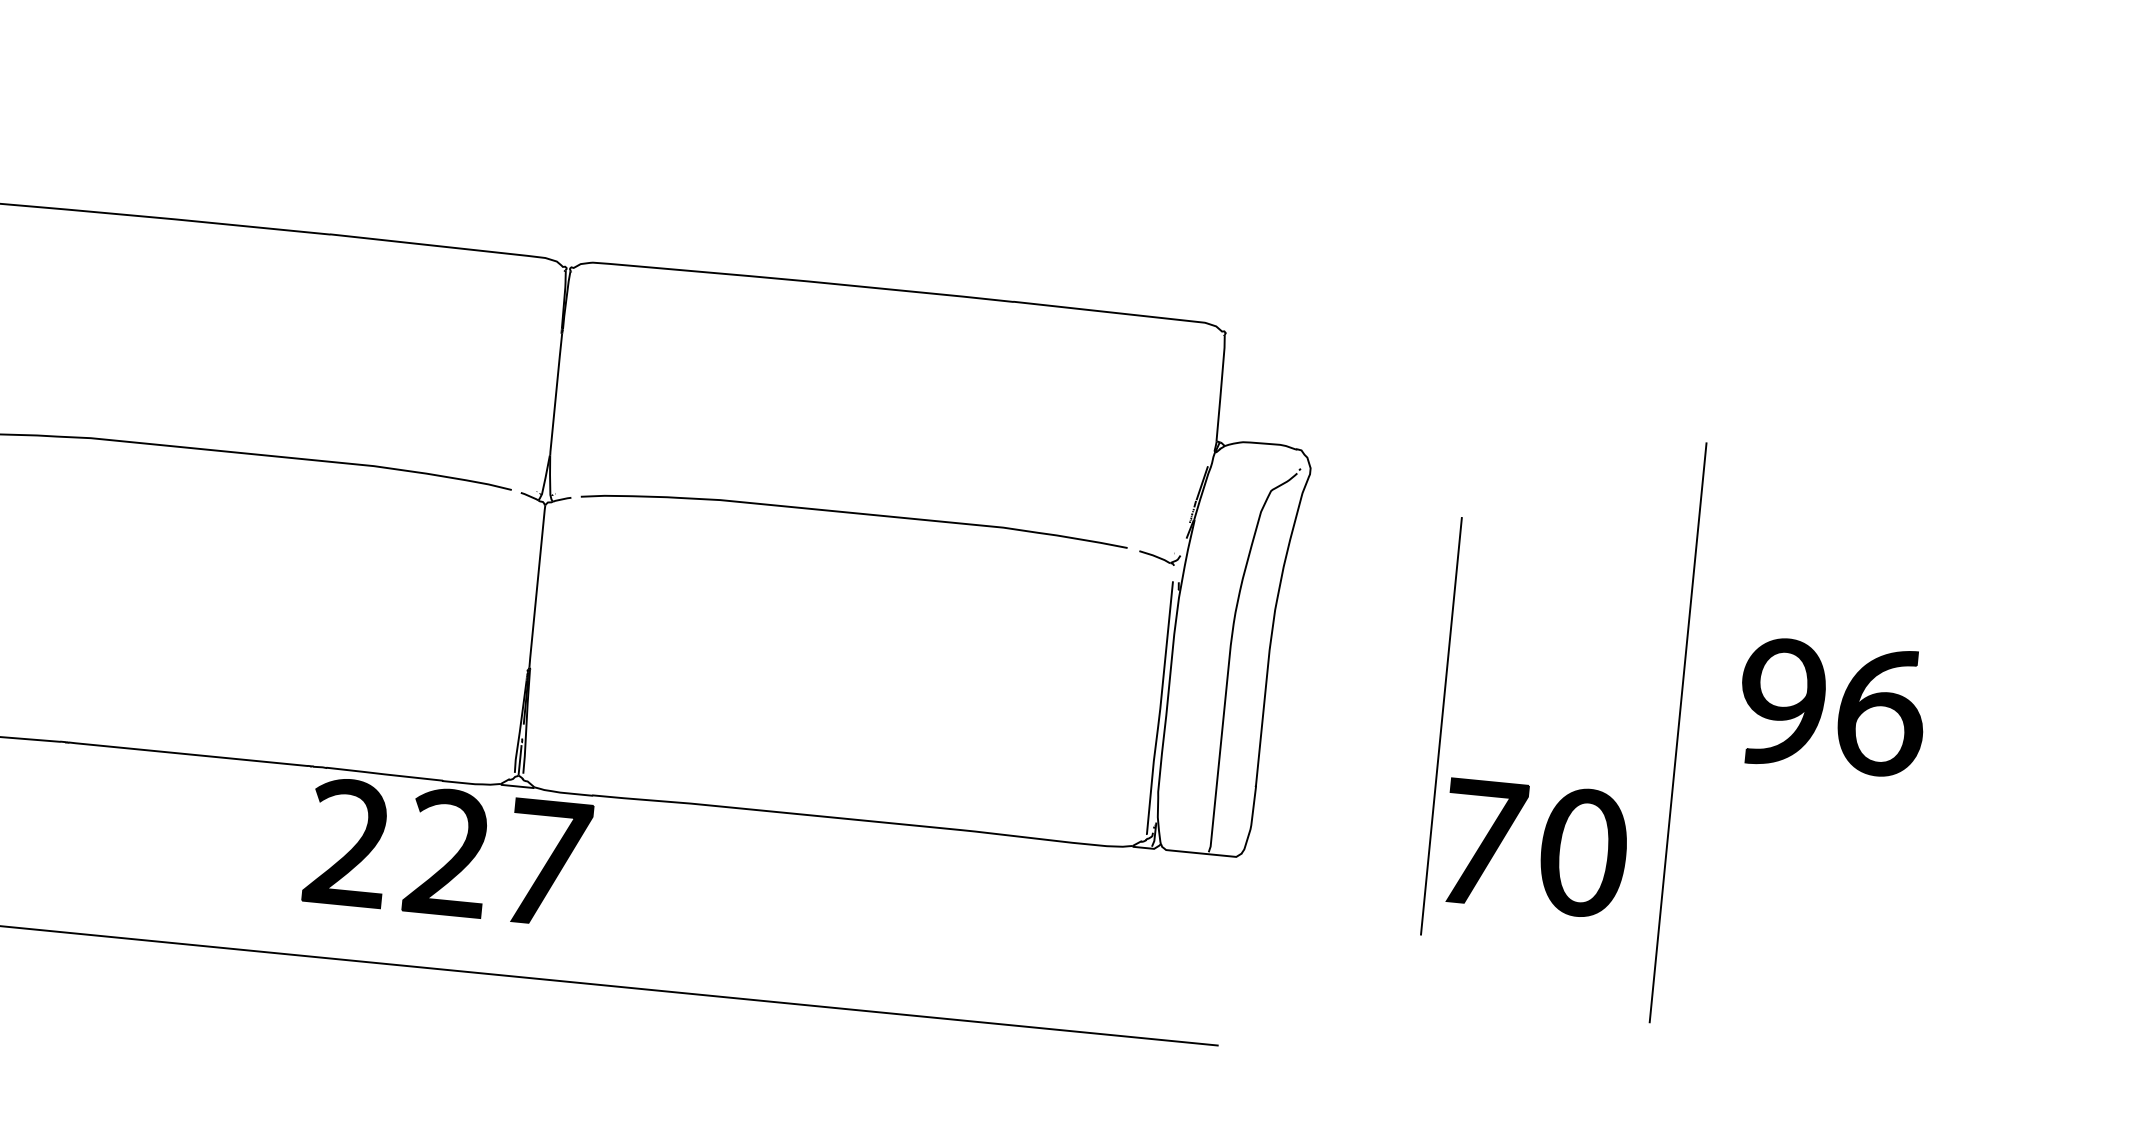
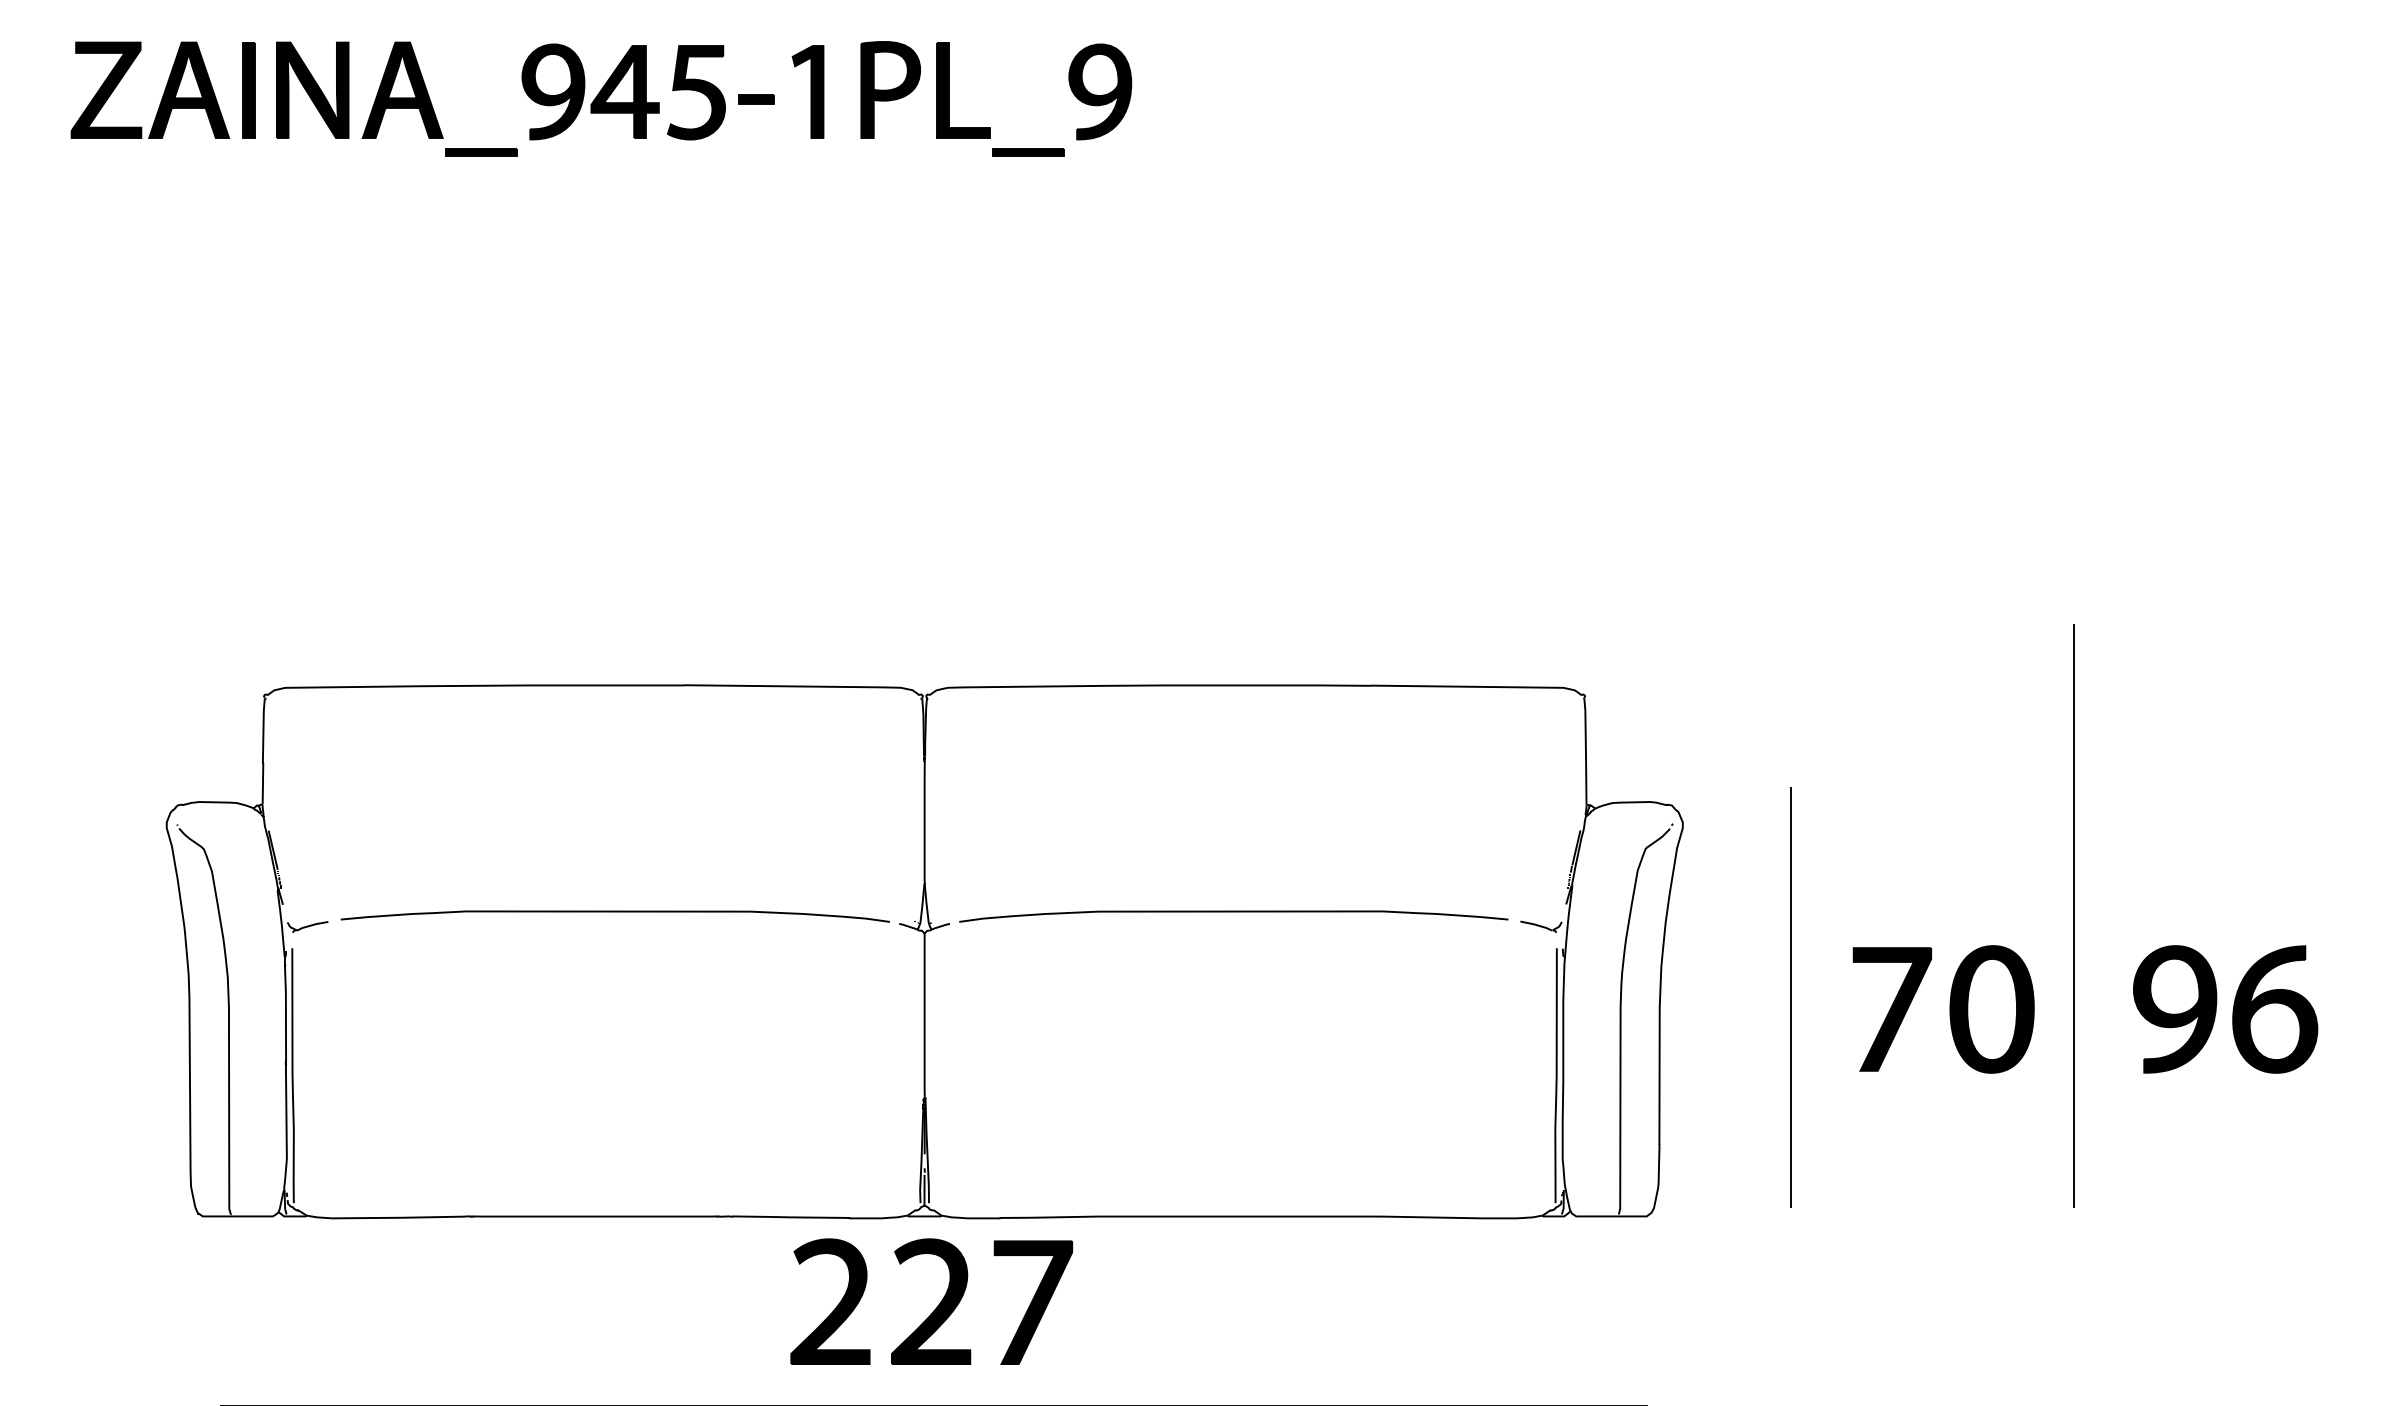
line: (1440, 726) -> (1790, 997), moved
line: (1677, 732) -> (2073, 915), moved
part: (1535, 848) -> (1943, 1009), moved
part: (453, 856) -> (937, 1305), moved

